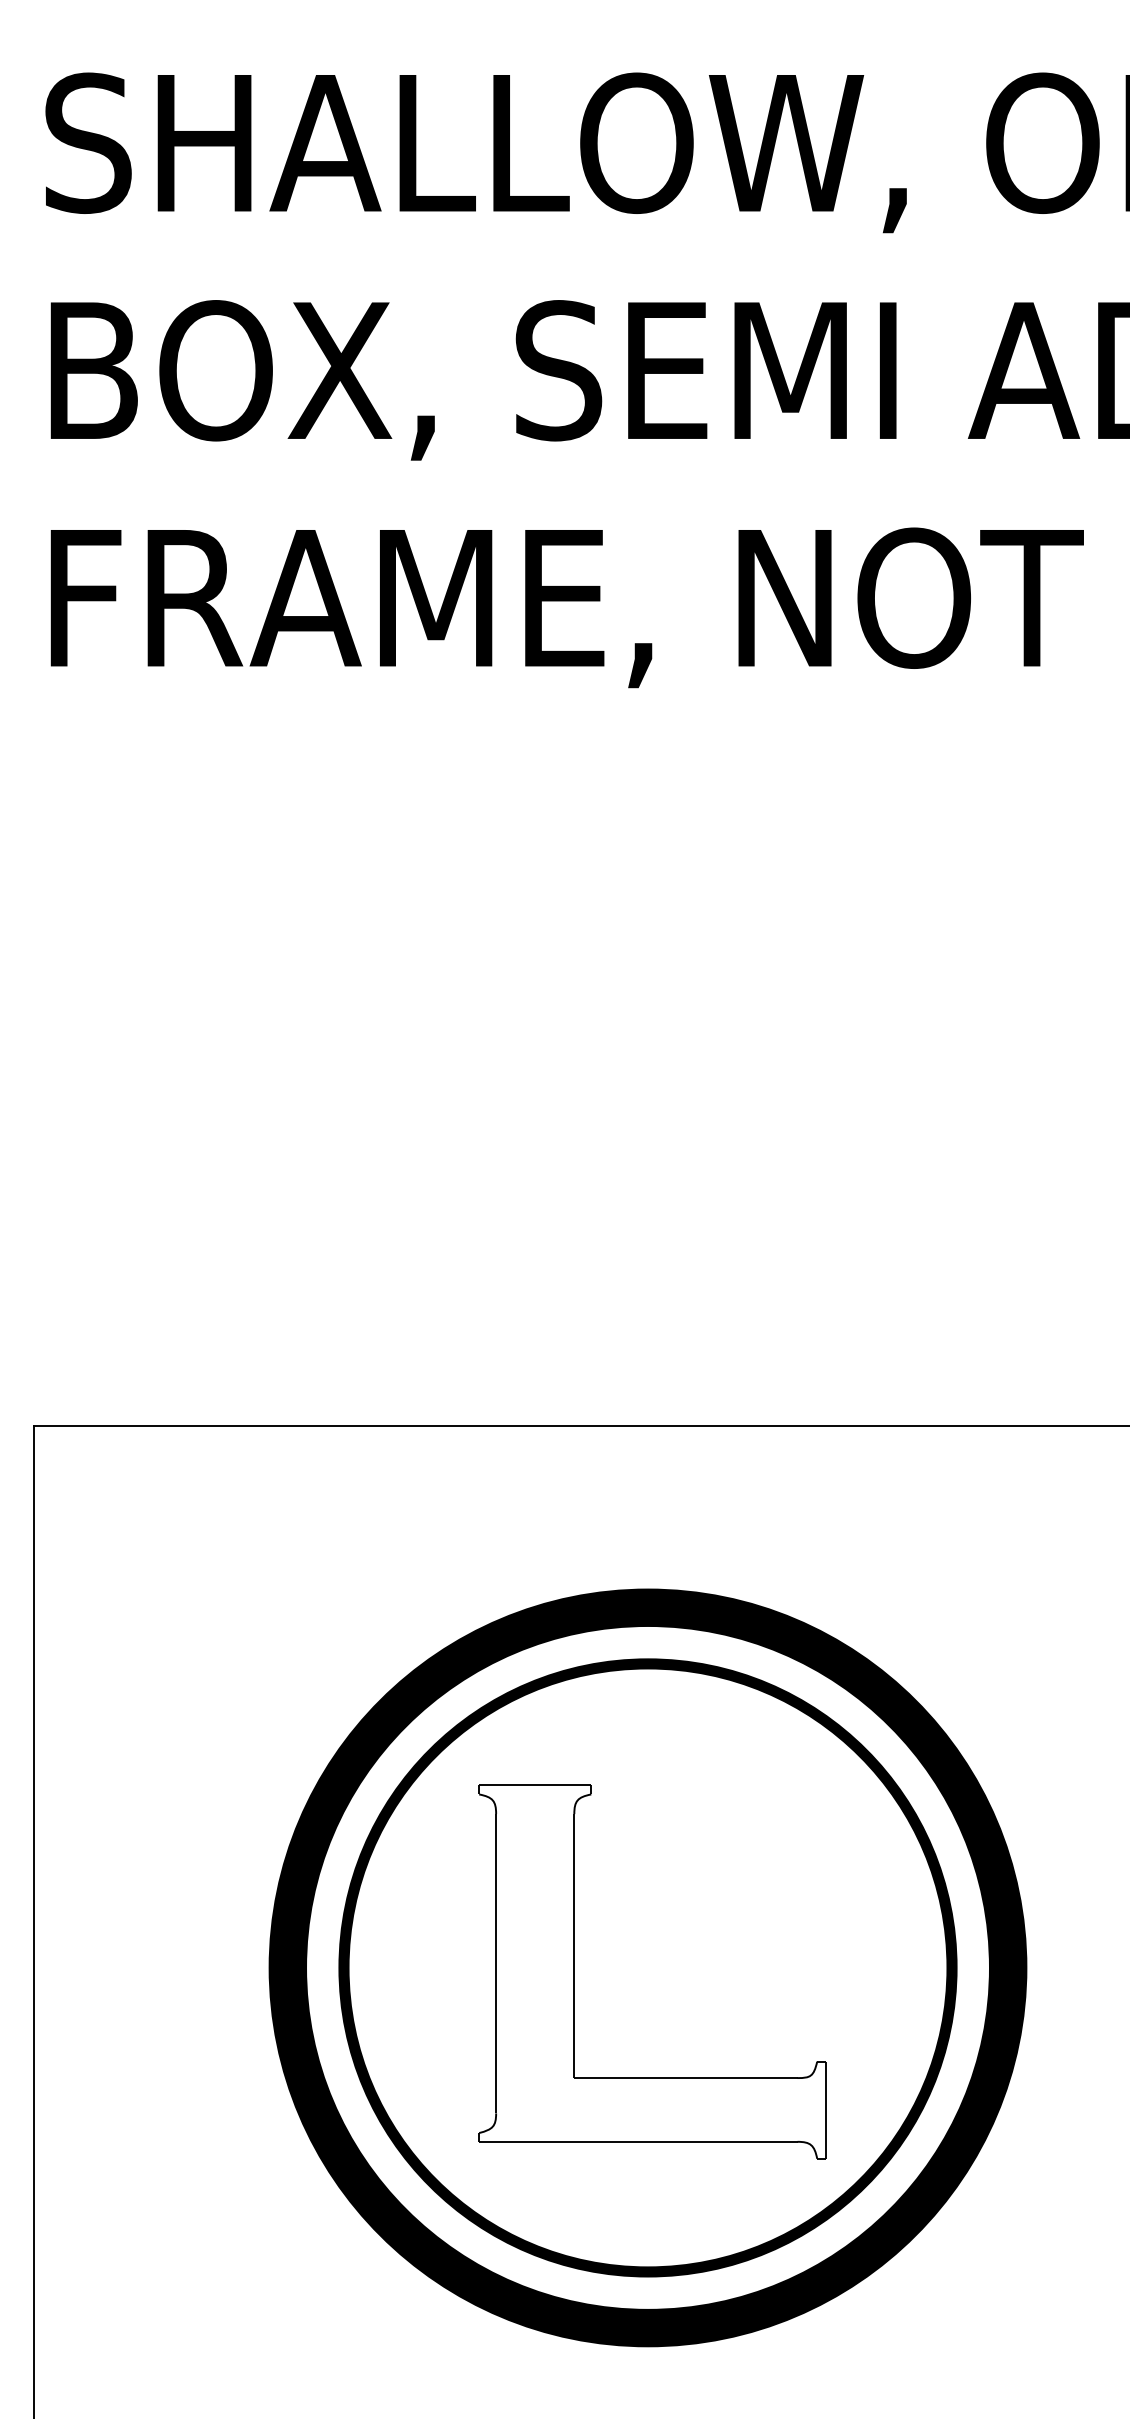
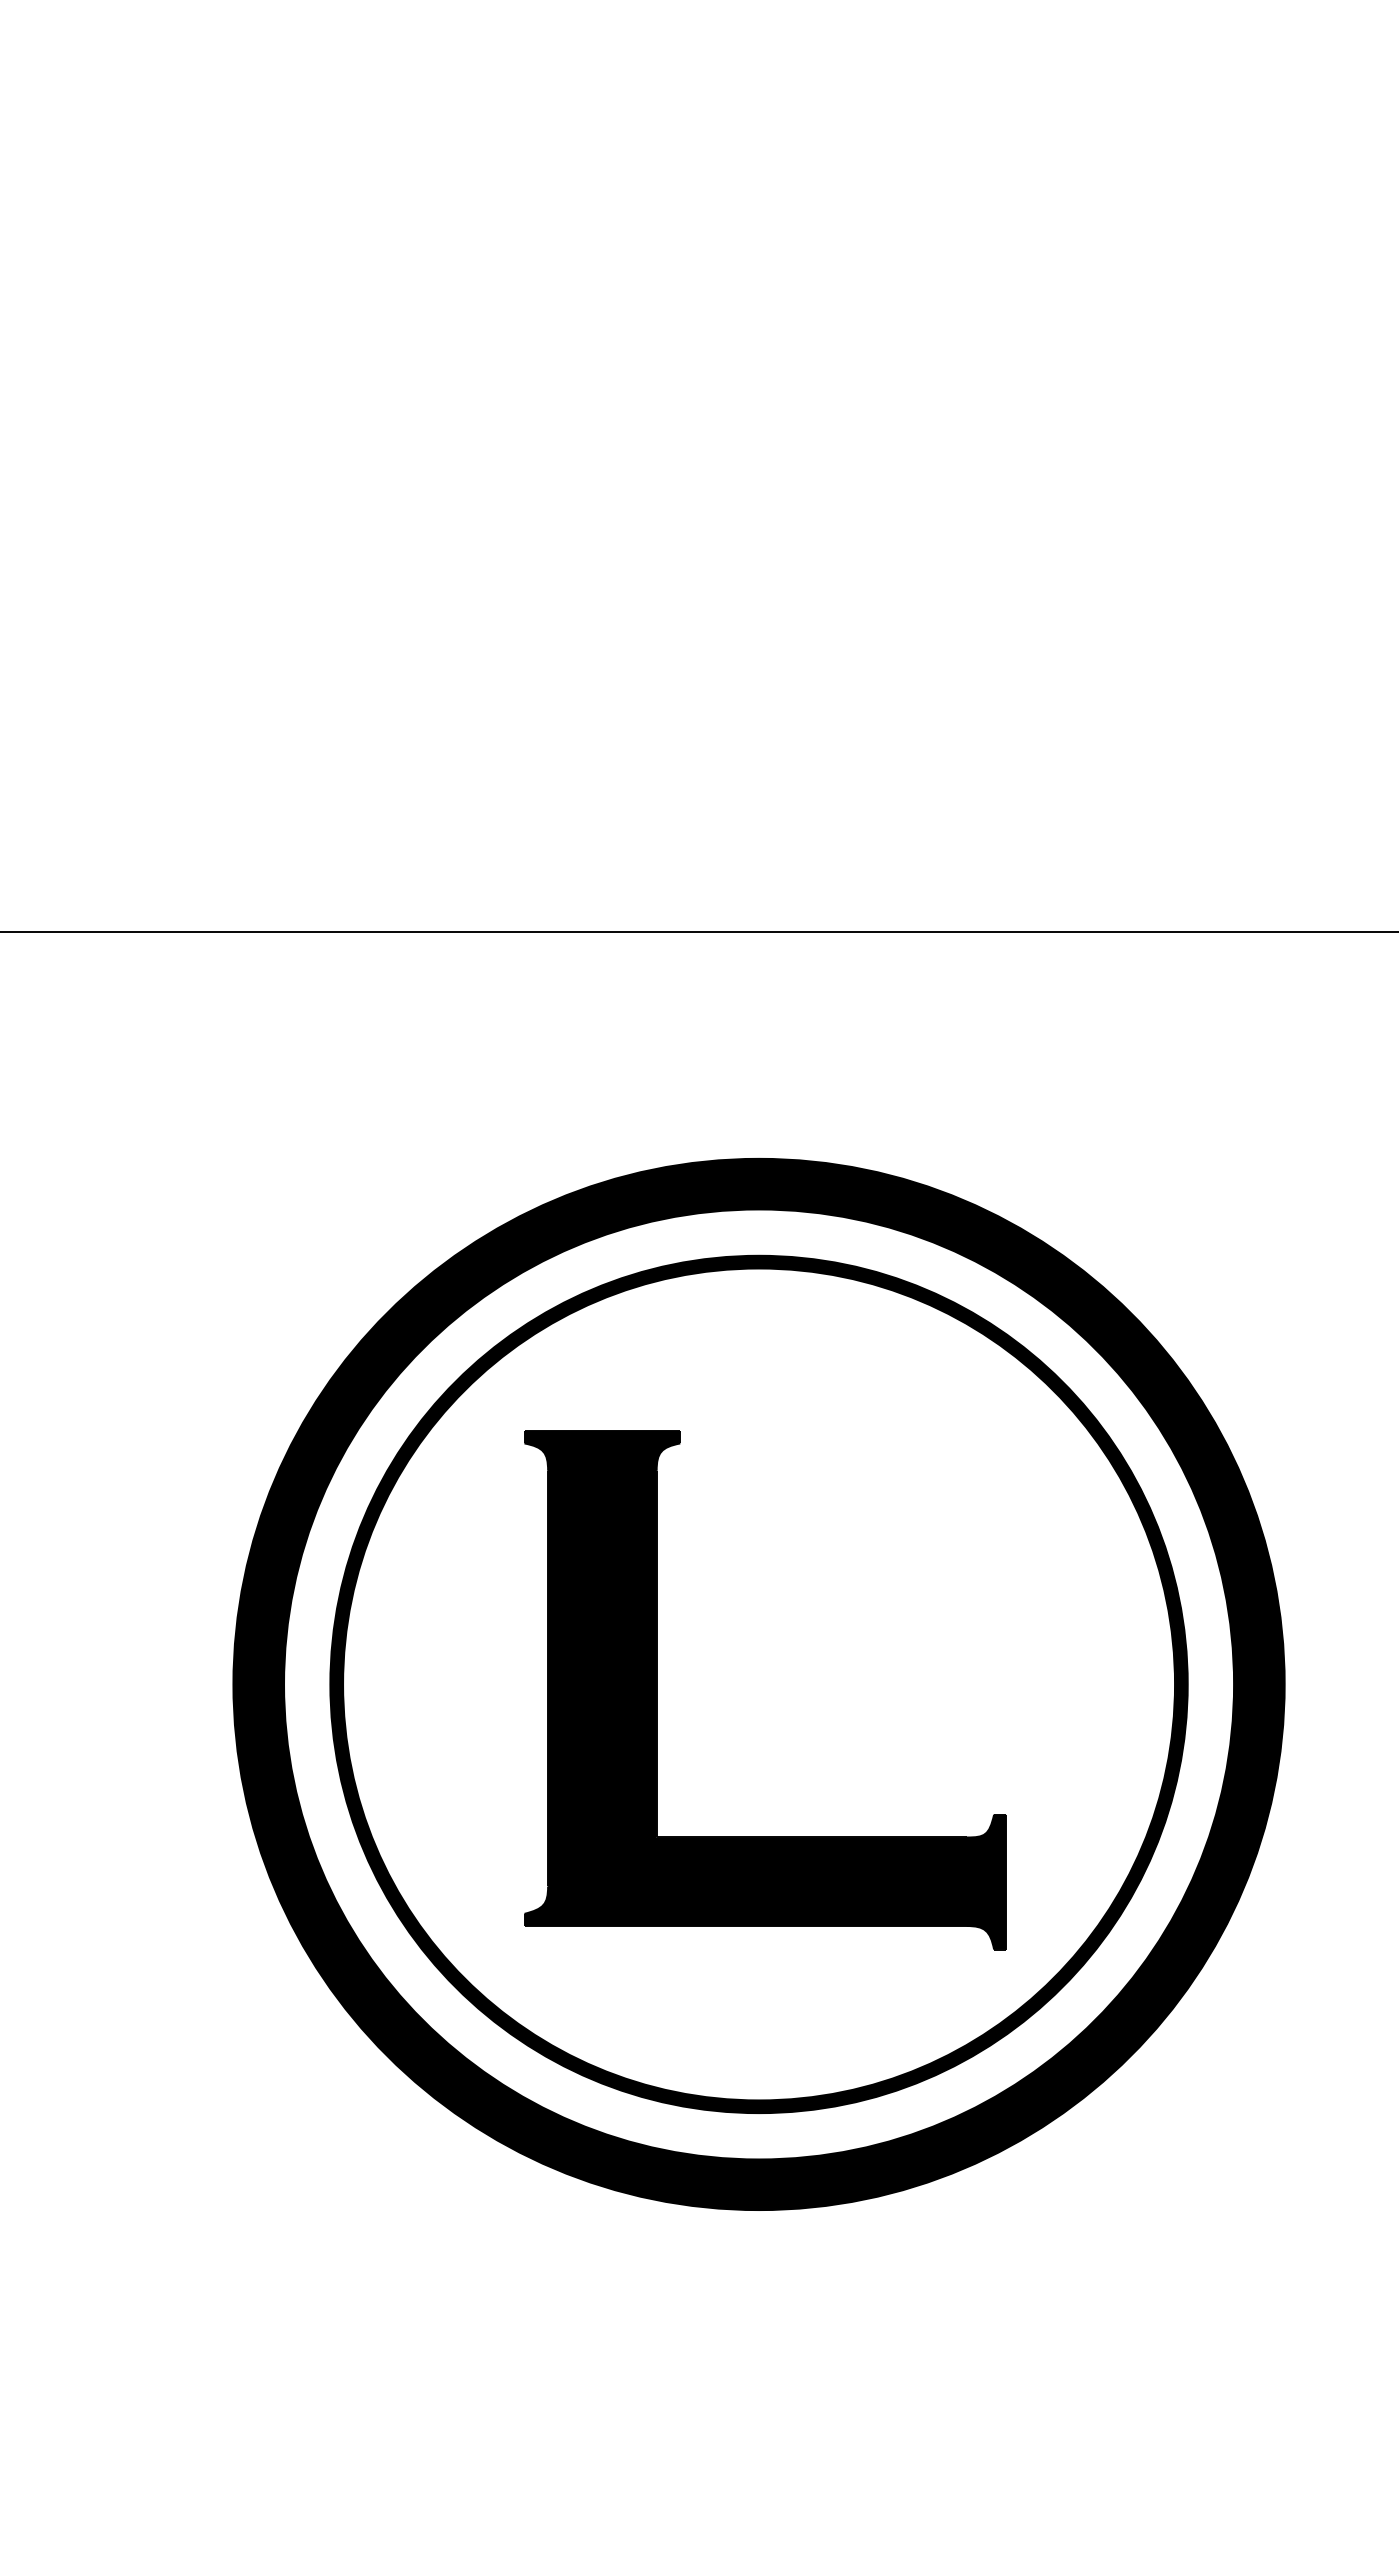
fill: (652, 1971) -> (765, 1689), added

